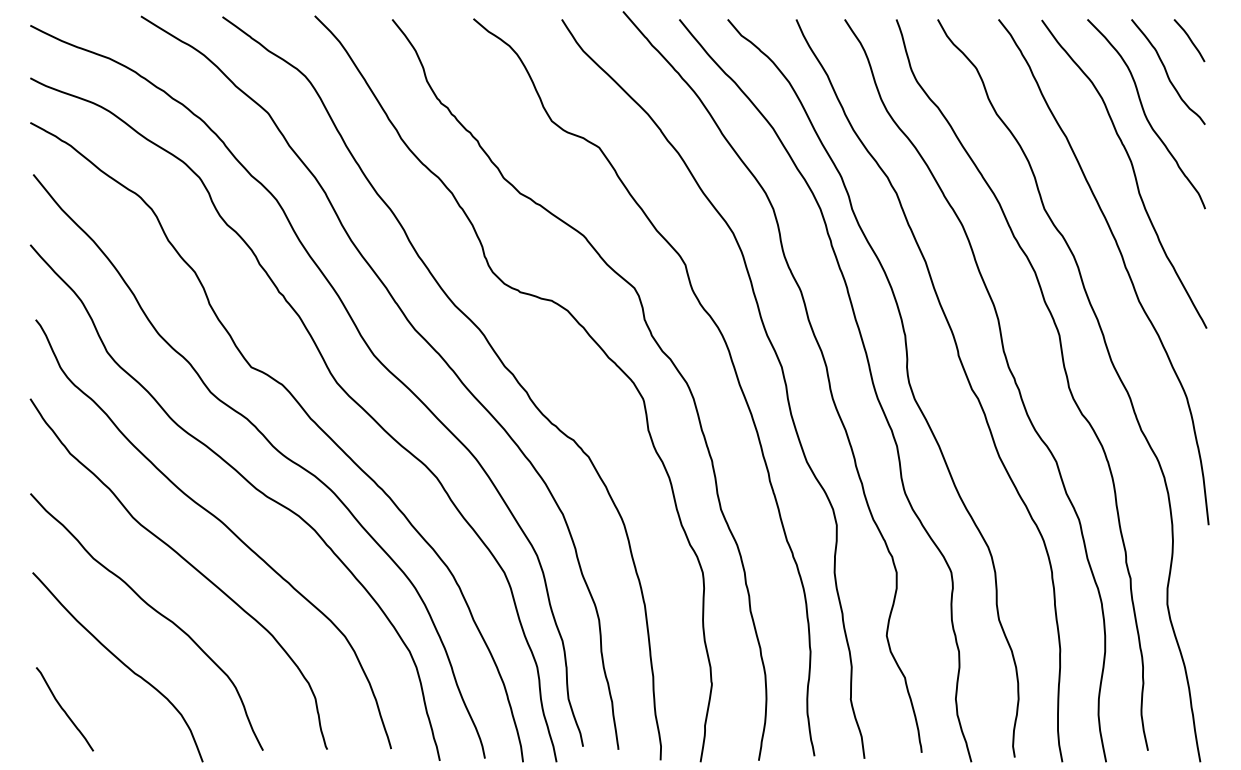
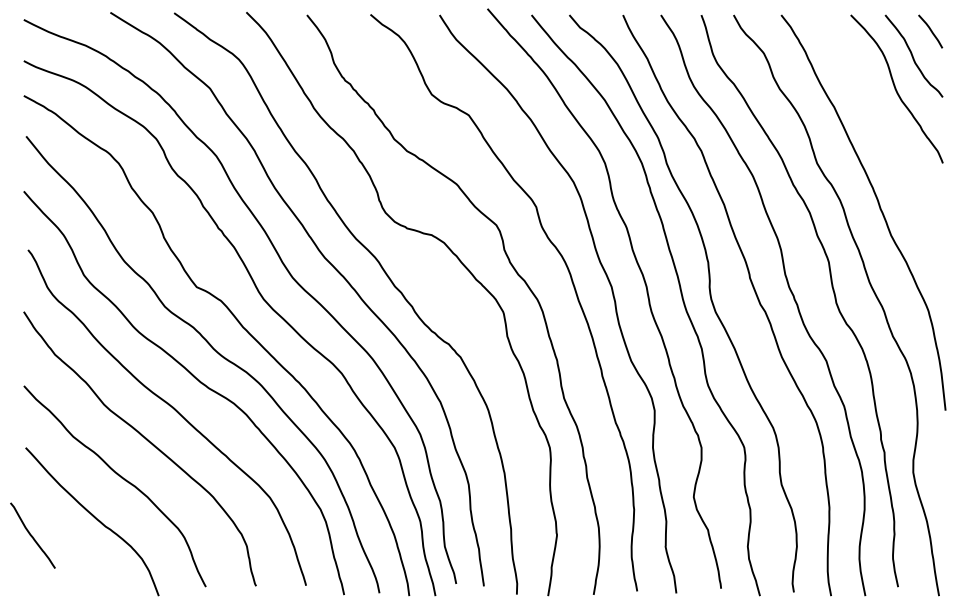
curve: (1133, 174) -> (886, 136), removed
curve: (64, 709) -> (32, 535), moved

